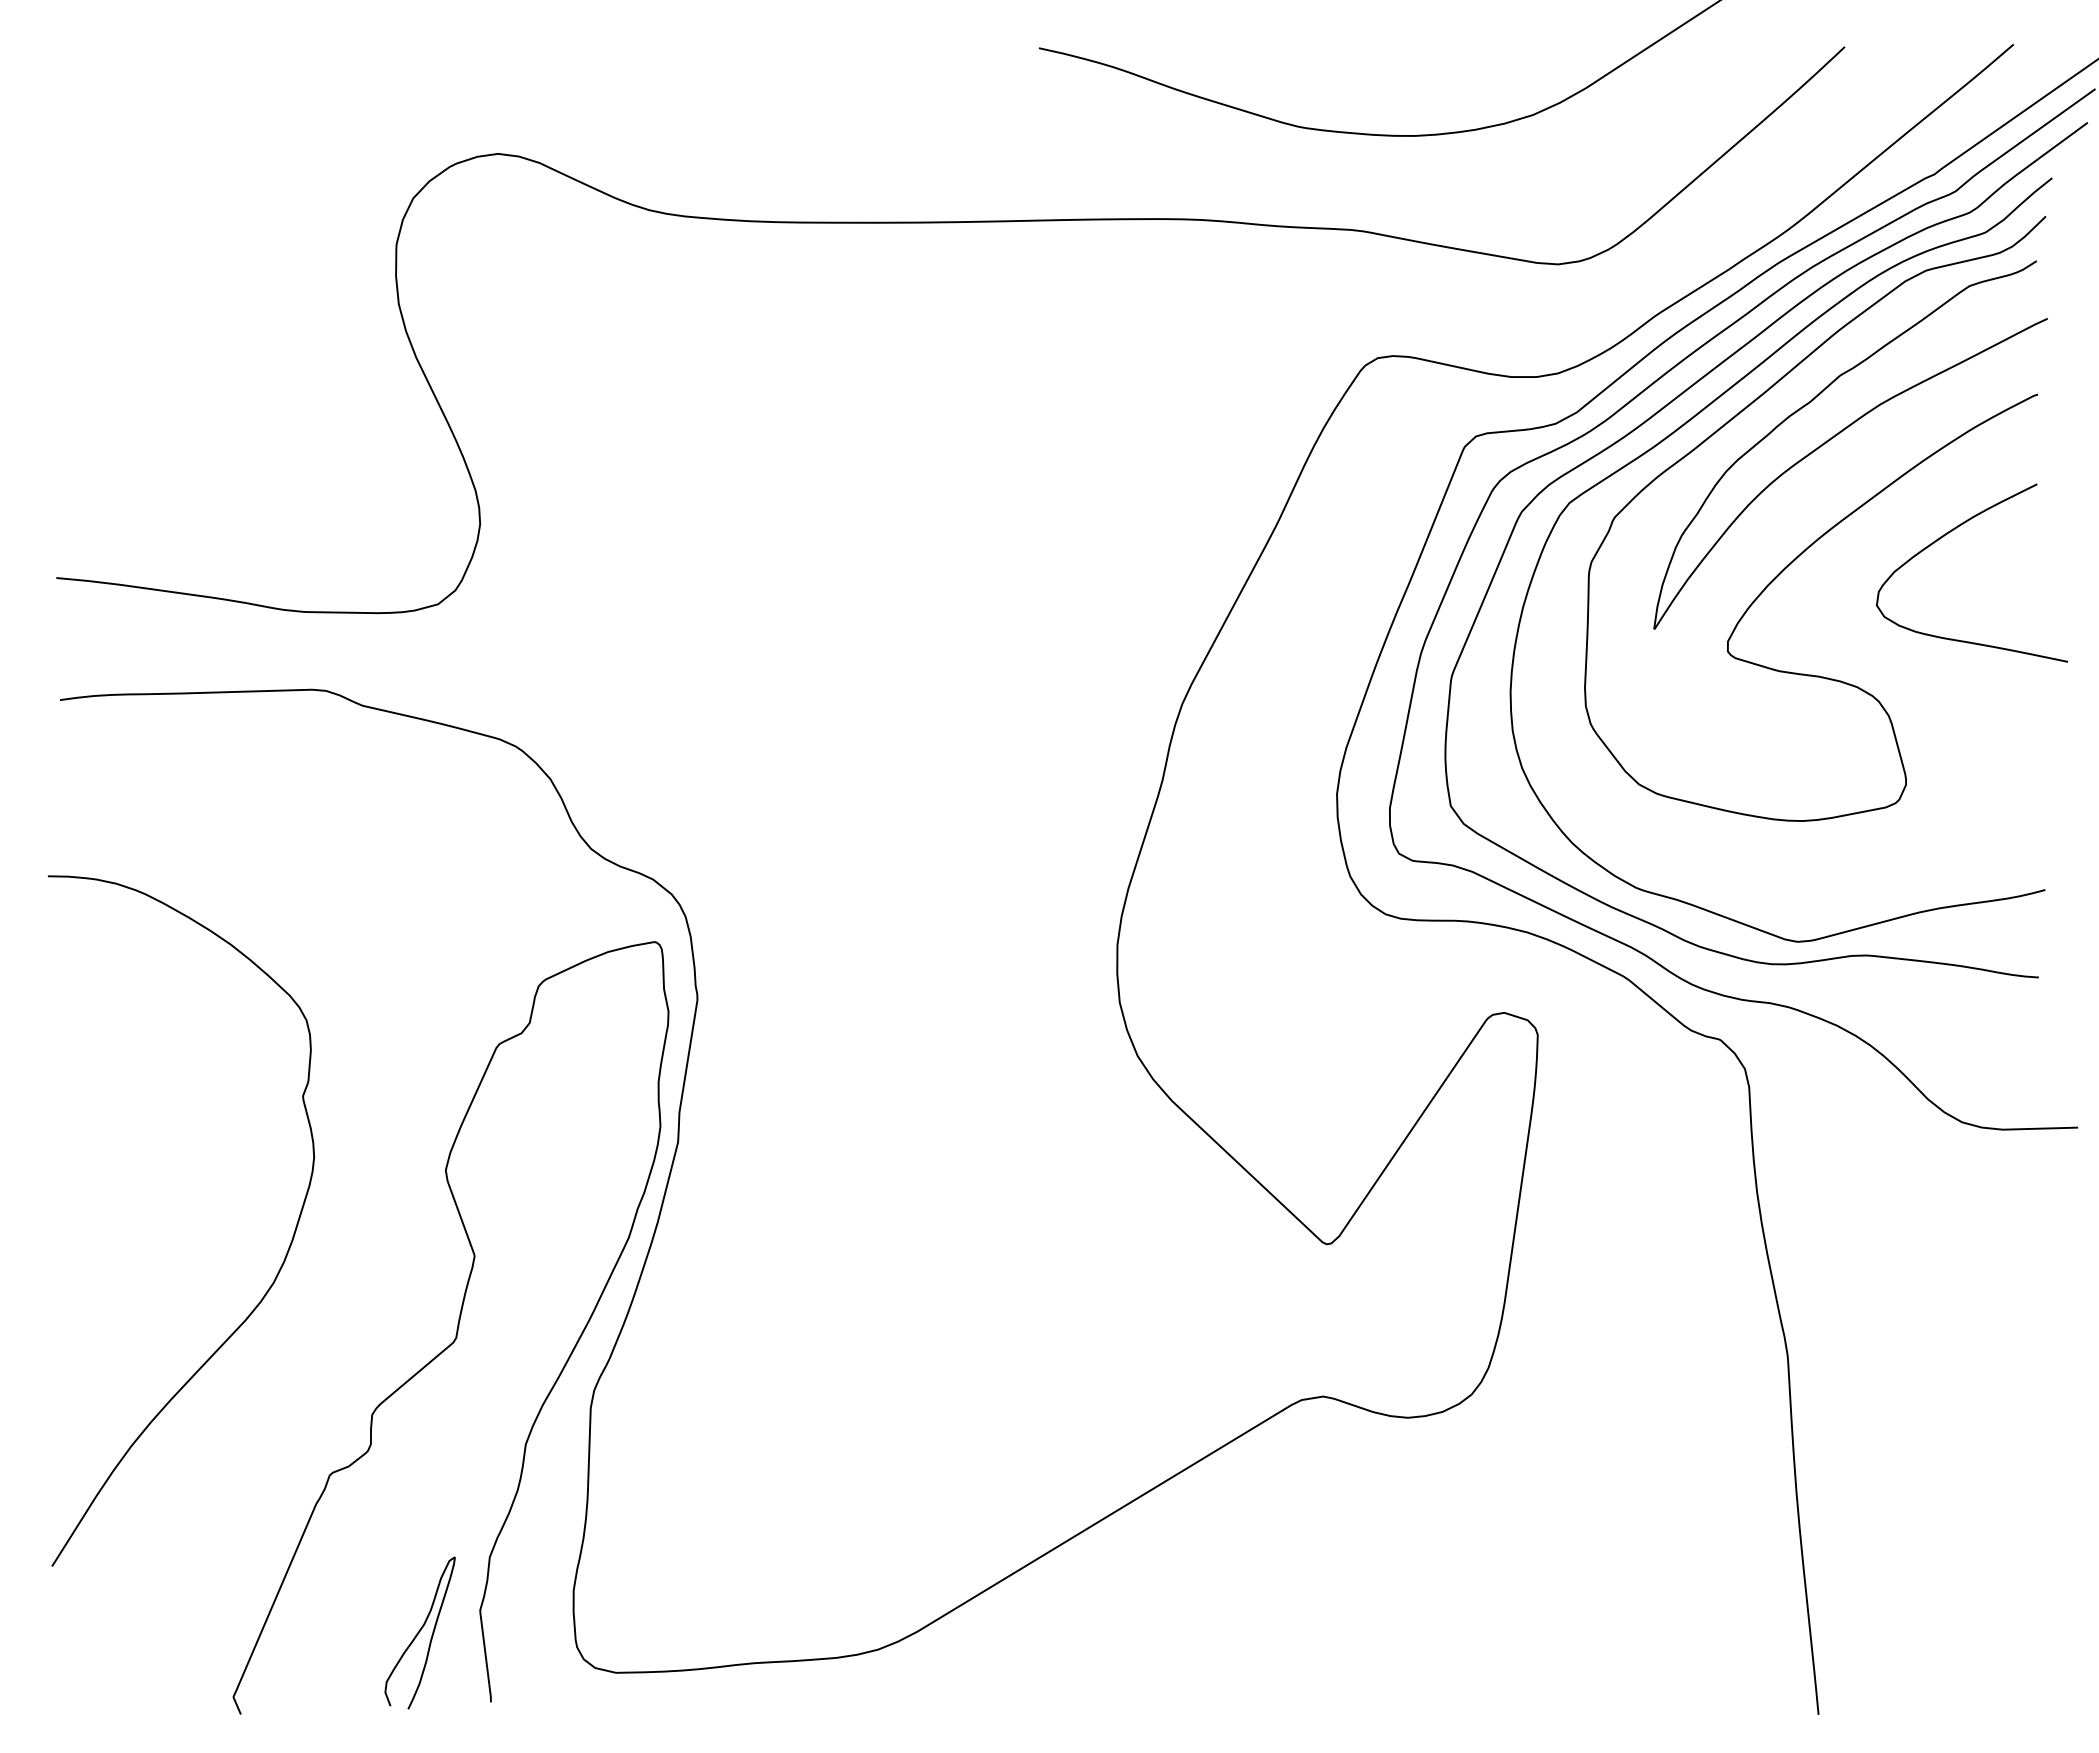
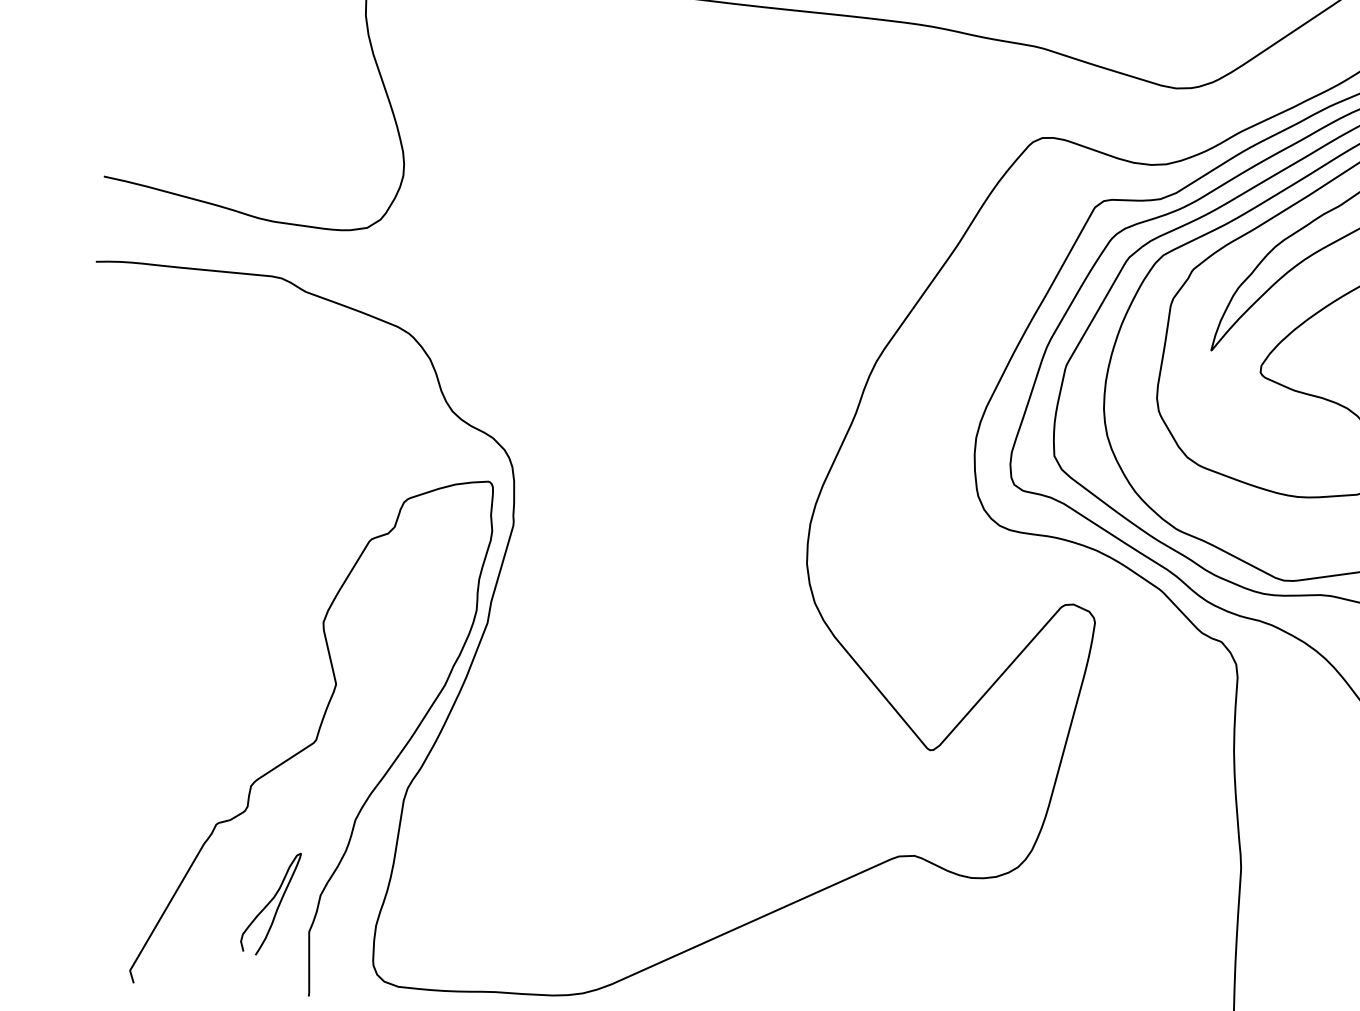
curve: (278, 1270) -> (198, 677), removed
curve: (419, 1632) -> (270, 902), moved

